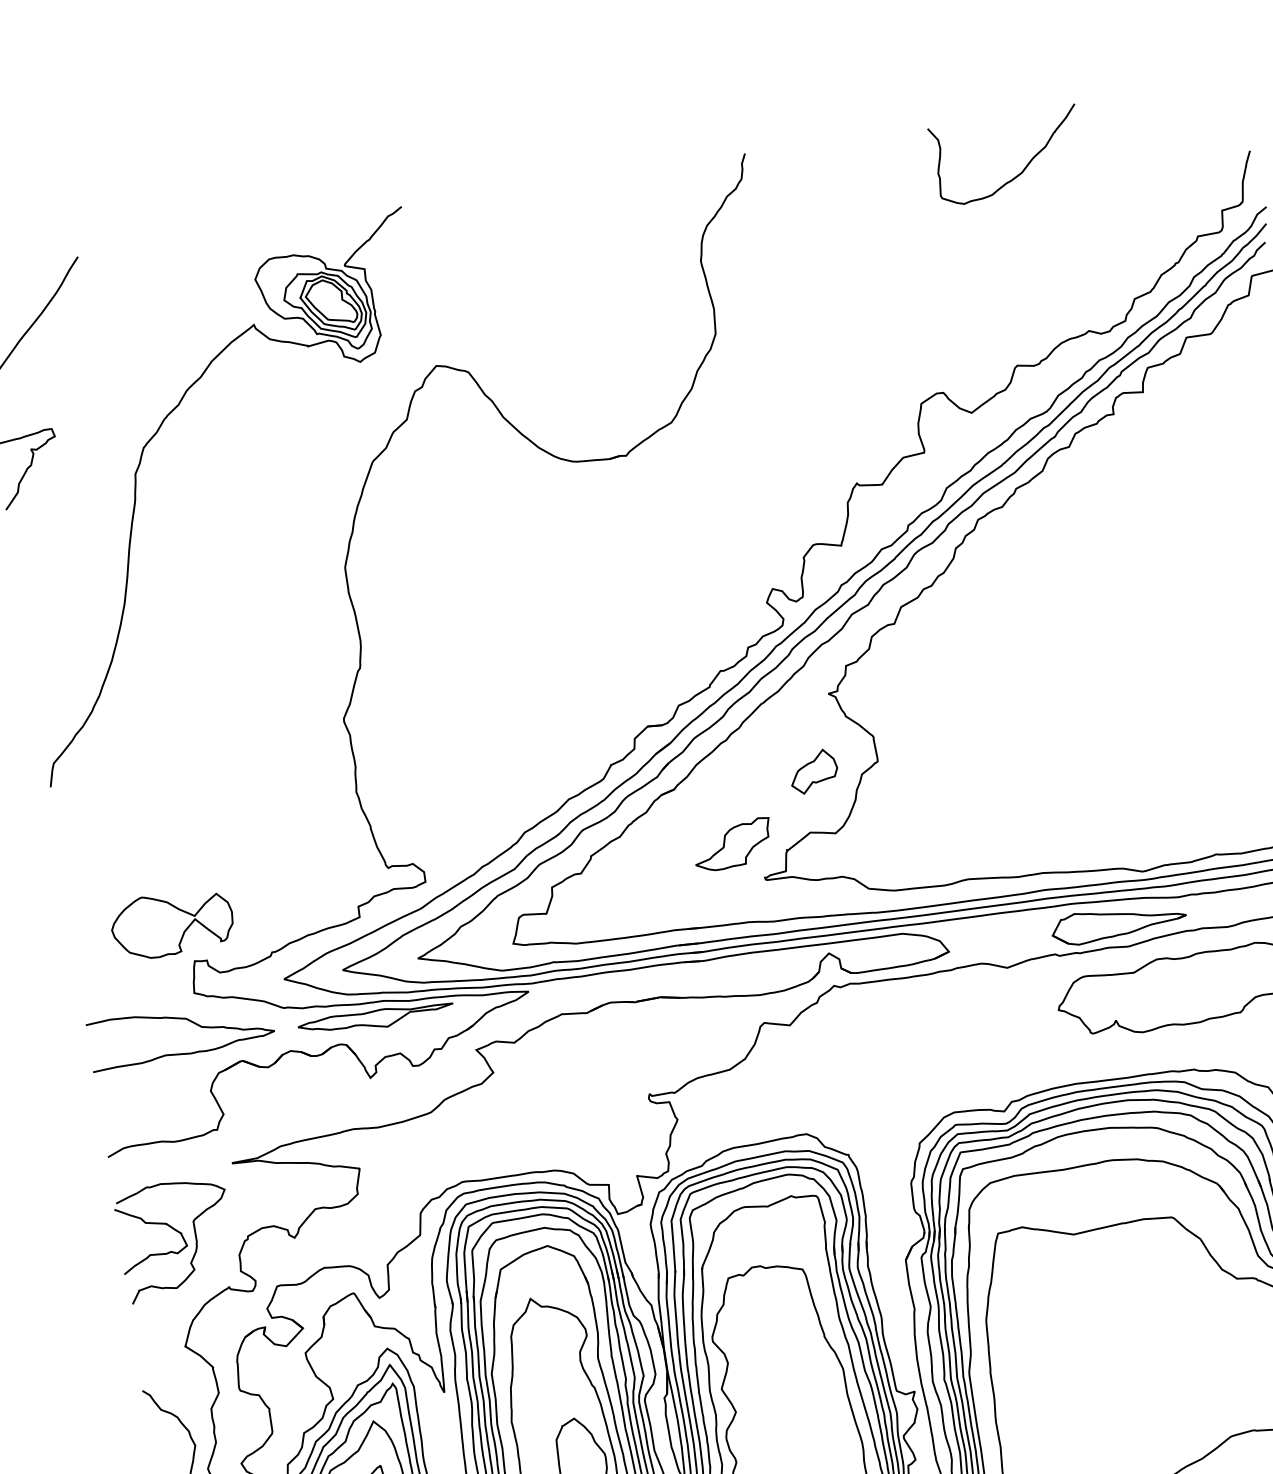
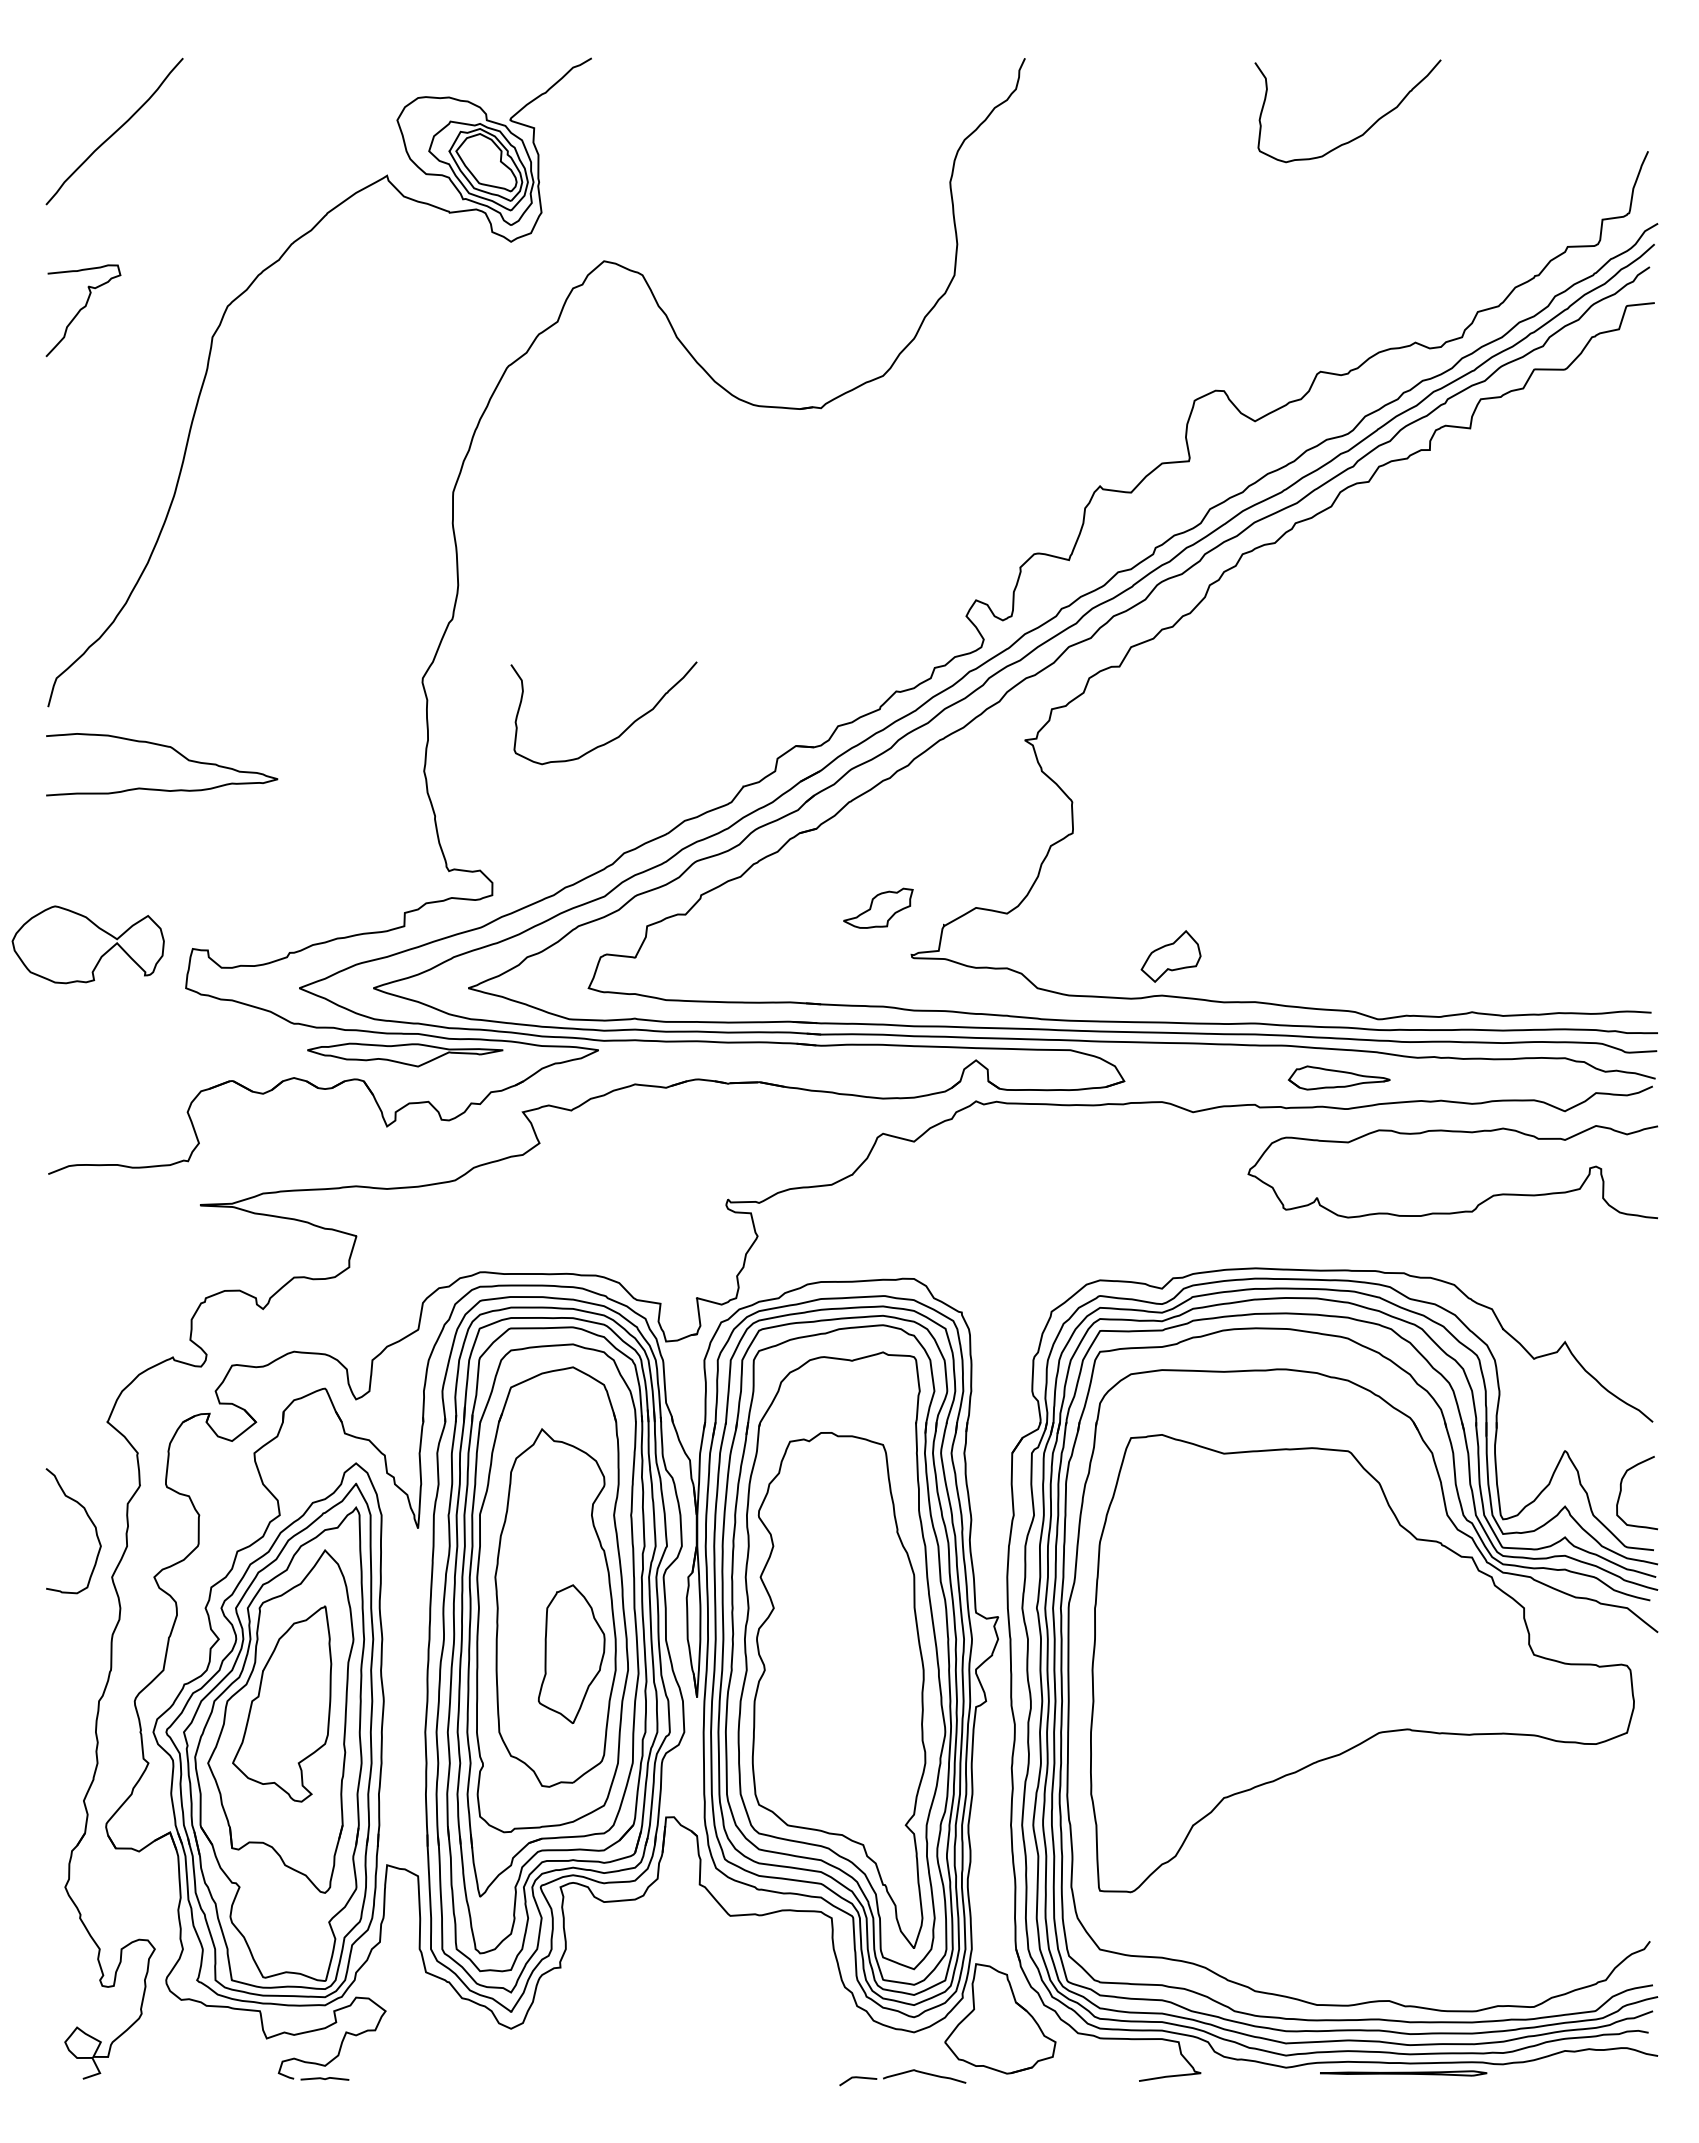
curve: (507, 738) -> (620, 733), added
part: (813, 771) -> (1170, 956), moved
part: (733, 845) -> (878, 908), size x0.7
part: (1118, 922) -> (1339, 1077), size x0.6
part: (171, 923) -> (87, 944), moved
curve: (182, 1019) -> (166, 747), moved
part: (181, 1236) -> (123, 1285), removed

